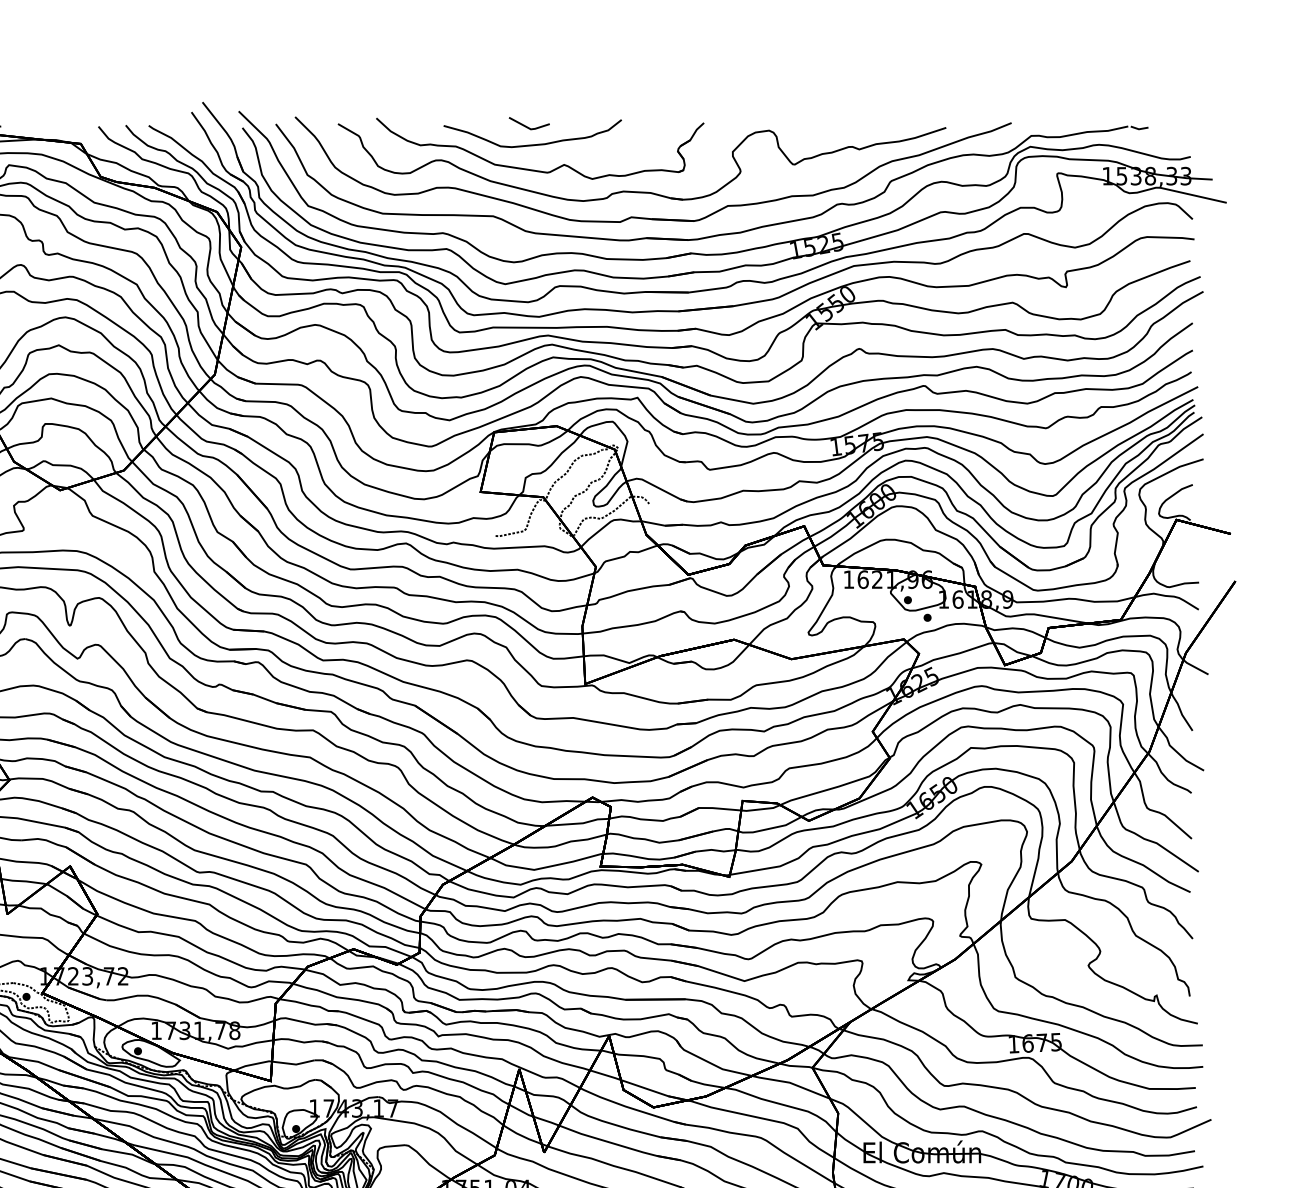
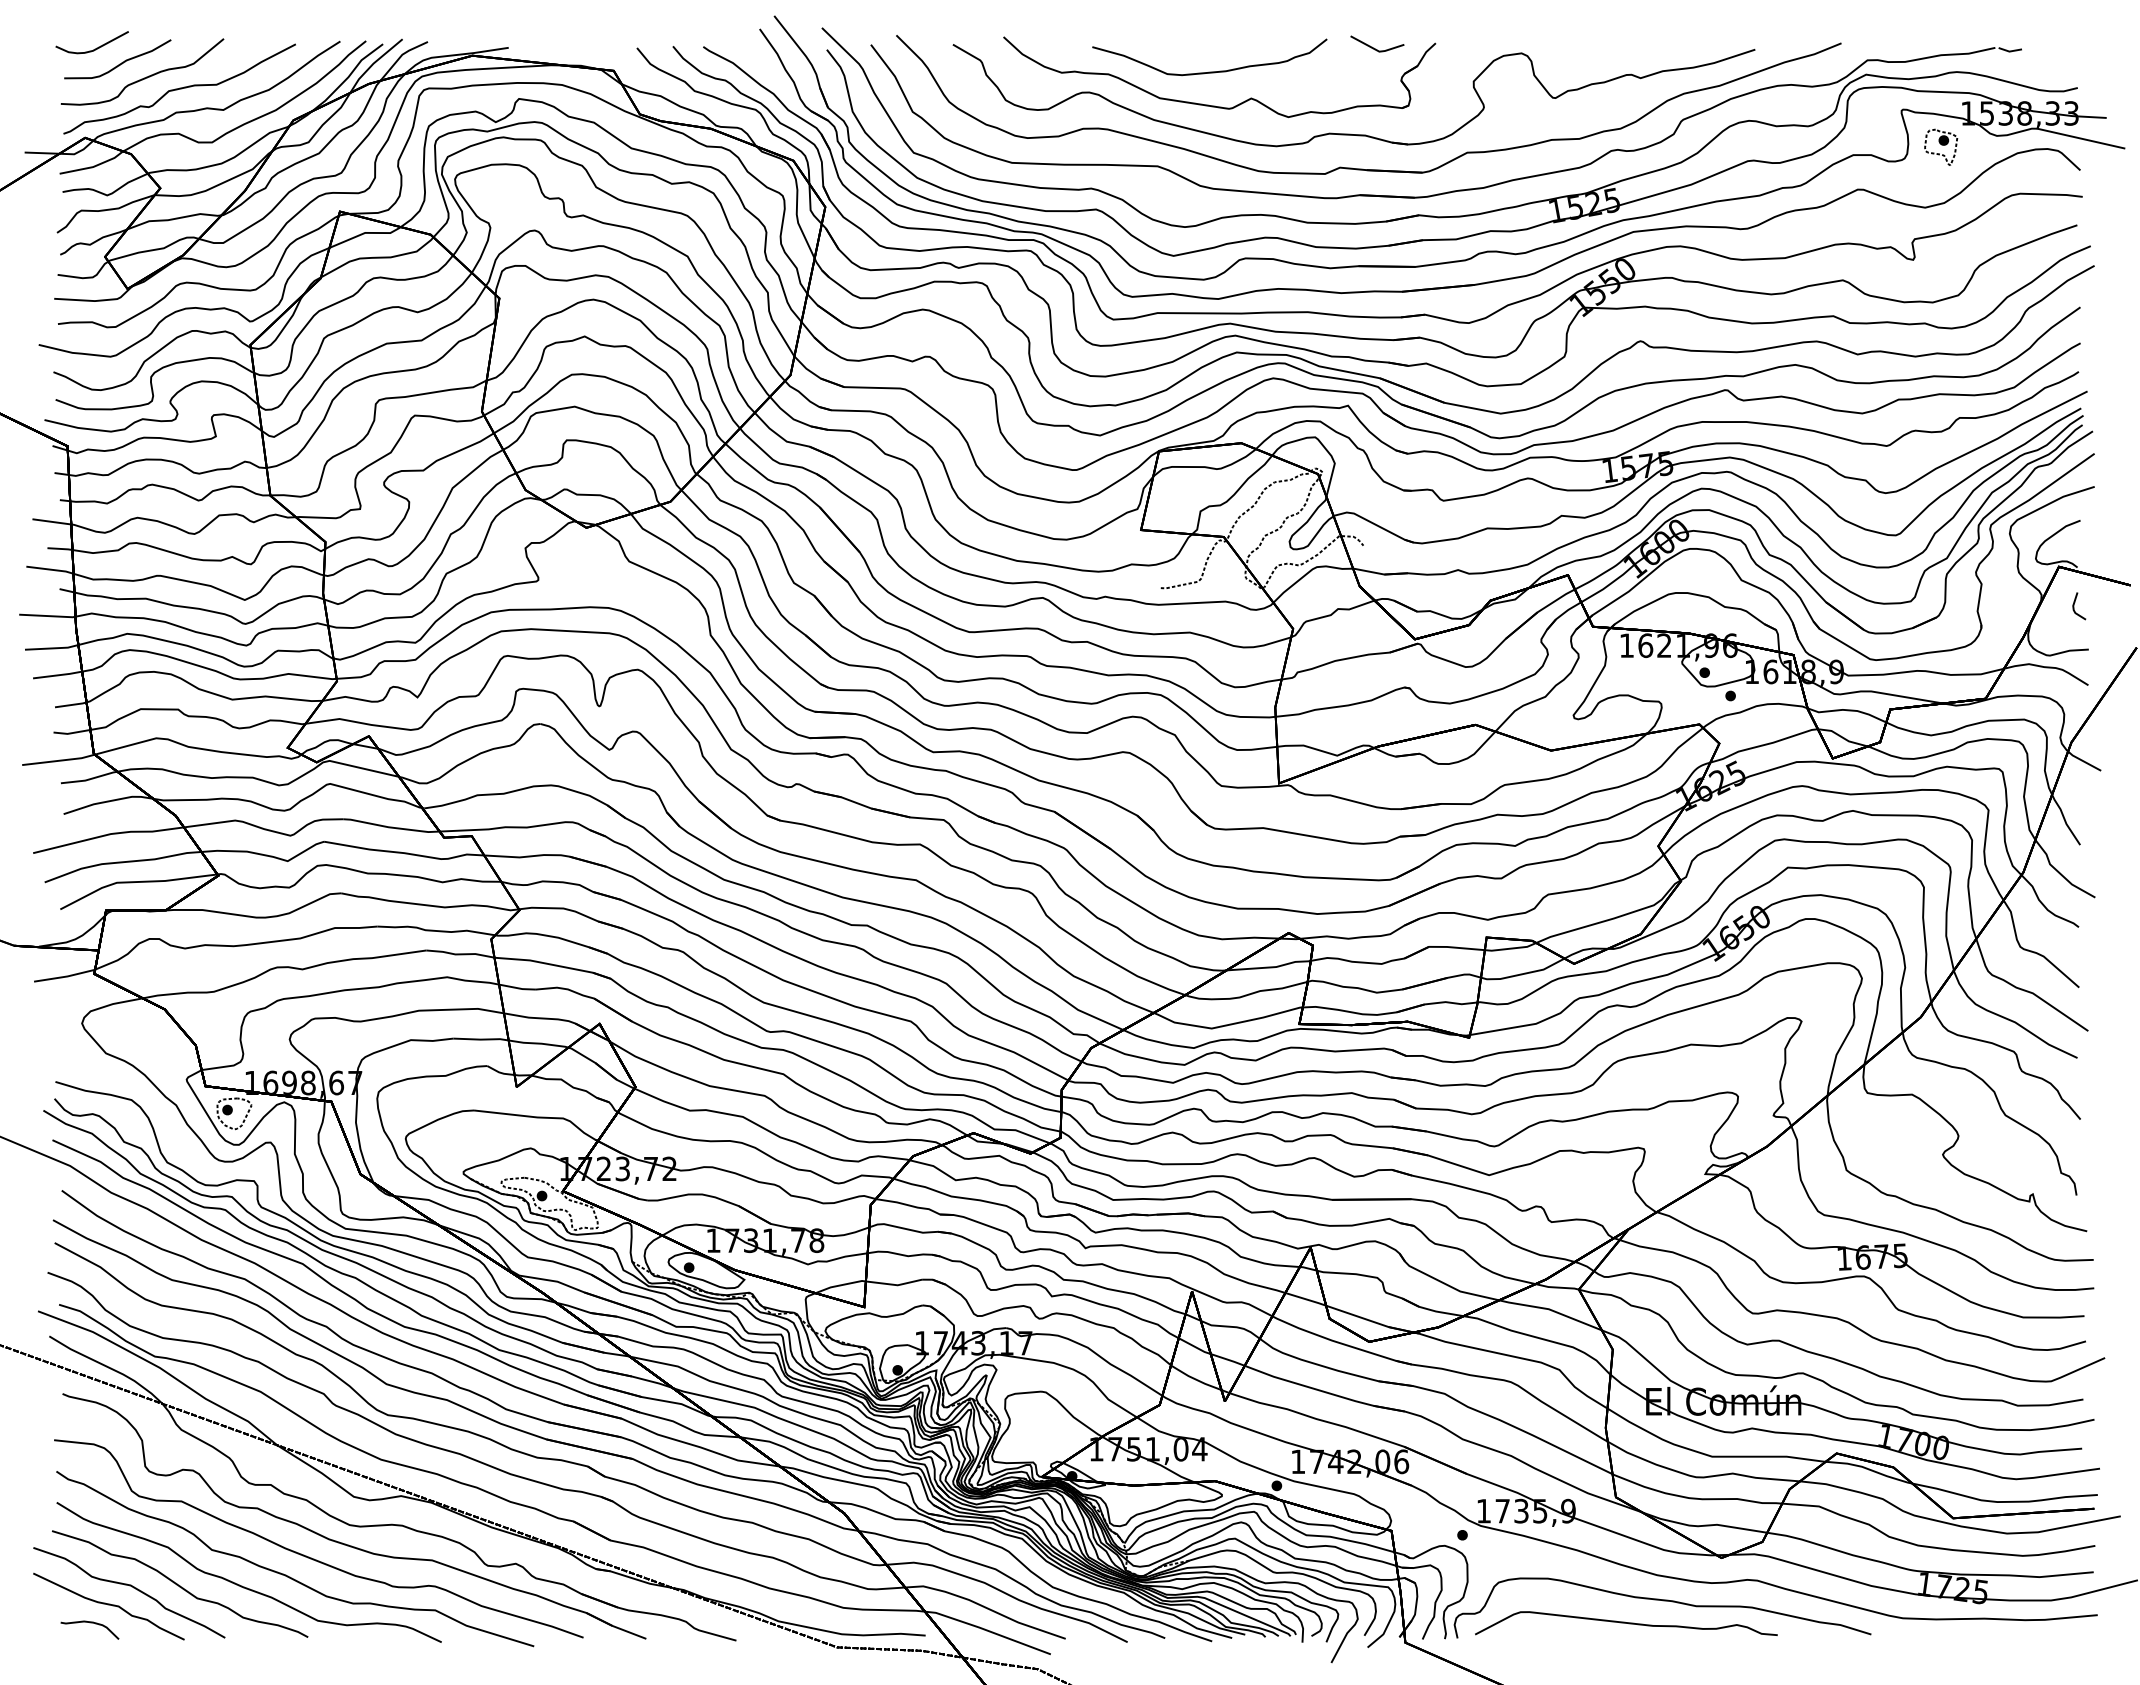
line: (527, 126) -> (1375, 48), moved
part: (1087, 201) -> (1941, 146), added
line: (1188, 549) -> (2074, 606), added

